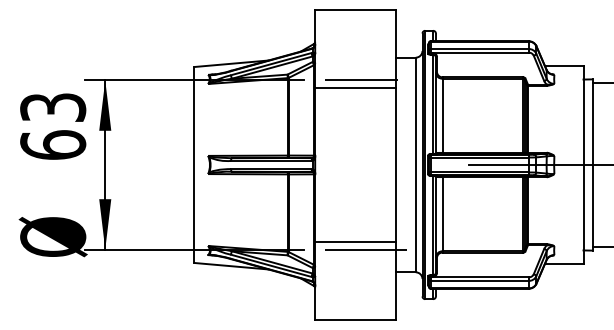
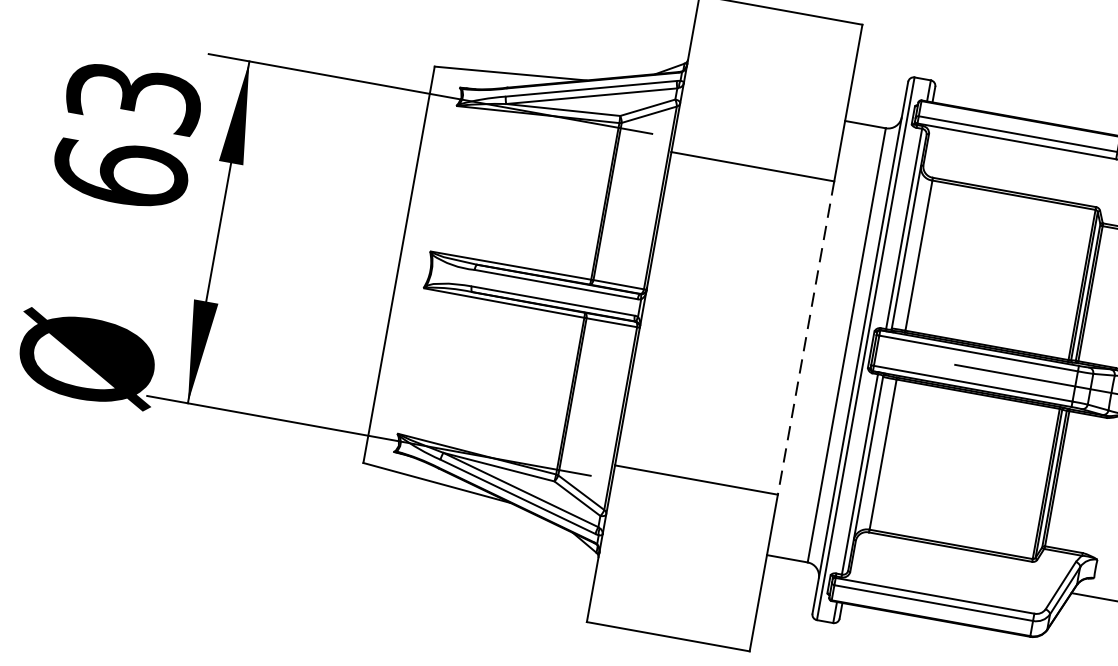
line: (360, 80) -> (765, 154), removed
line: (395, 165) -> (805, 338), solid -> dashed
line: (365, 249) -> (714, 497), removed

